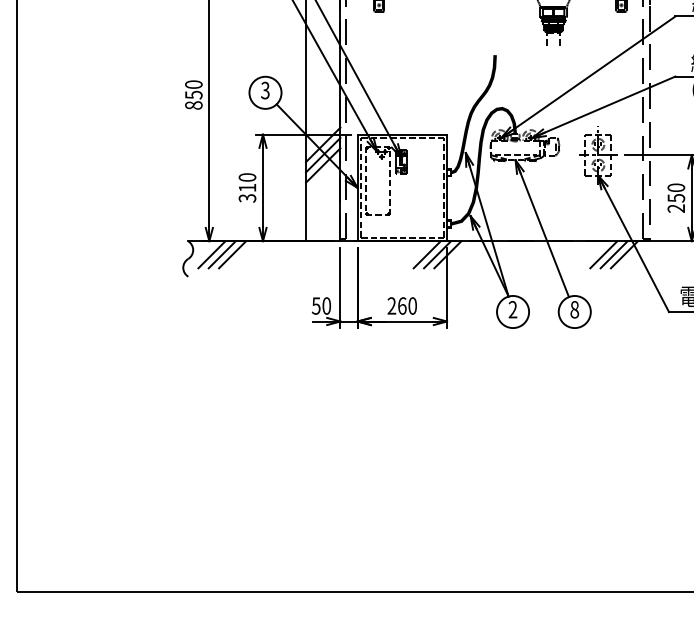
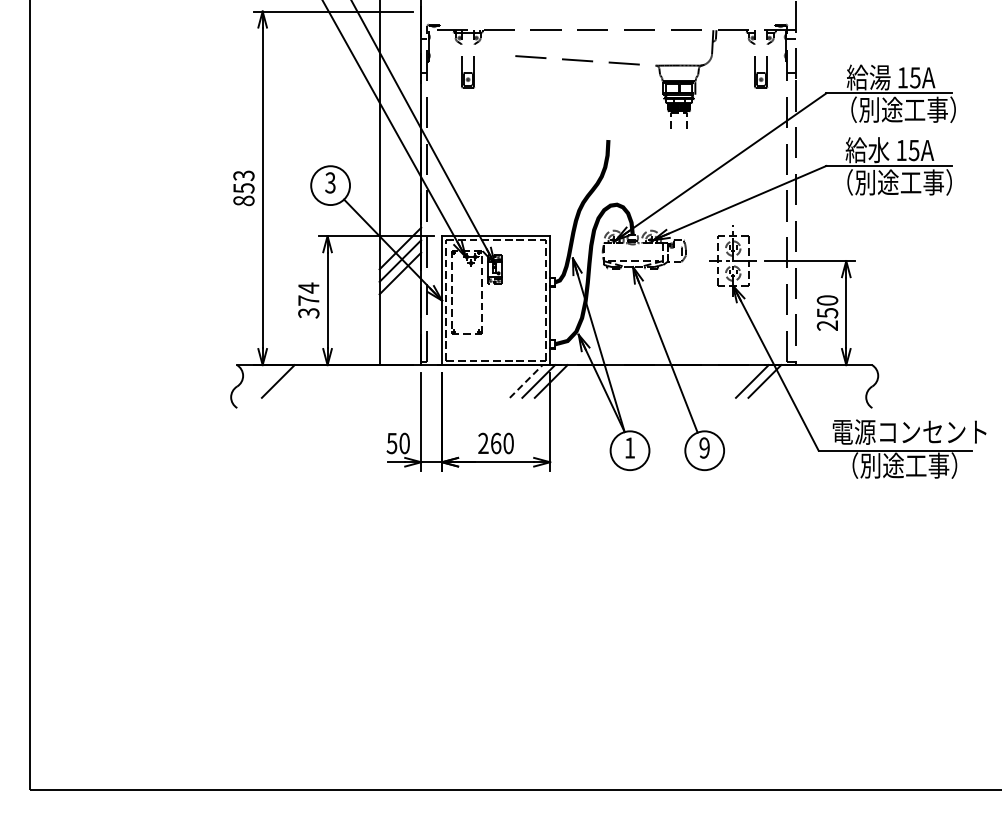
text: (193, 84) -> (243, 175), 850 -> 853
text: (247, 182) -> (308, 293), 310 -> 374
line: (211, 254) -> (265, 381), removed
line: (232, 254) -> (290, 381), removed
line: (427, 254) -> (526, 381), solid -> dashed
line: (603, 254) -> (739, 381), removed
text: (512, 309) -> (629, 447), 2 -> 1
text: (574, 309) -> (704, 447), 8 -> 9

